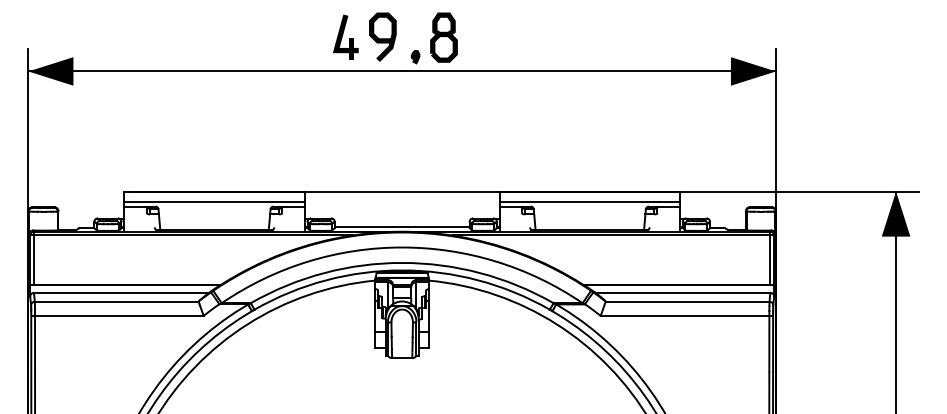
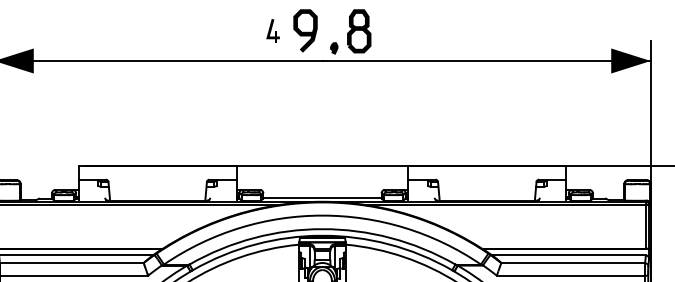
part: (345, 36) -> (272, 30), size x0.6
line: (214, 202) -> (157, 176), removed
line: (589, 202) -> (486, 176), removed

